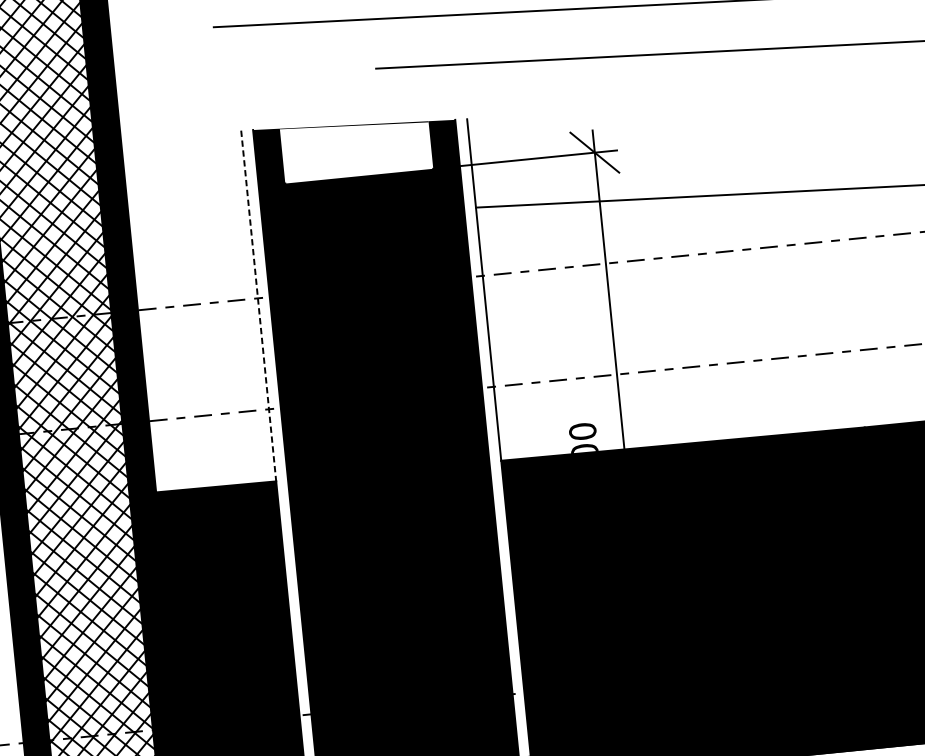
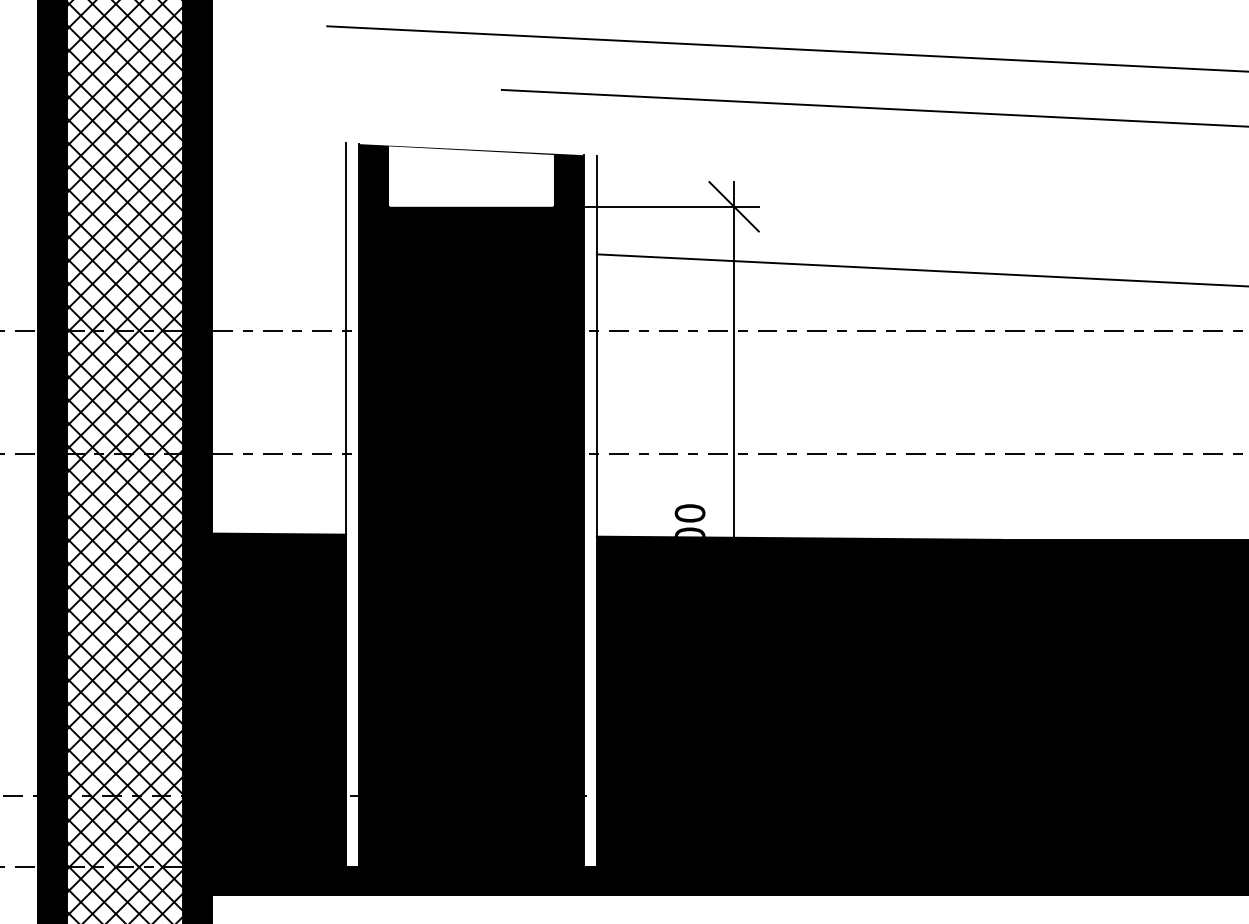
line: (259, 306) -> (346, 339), dashed -> solid

